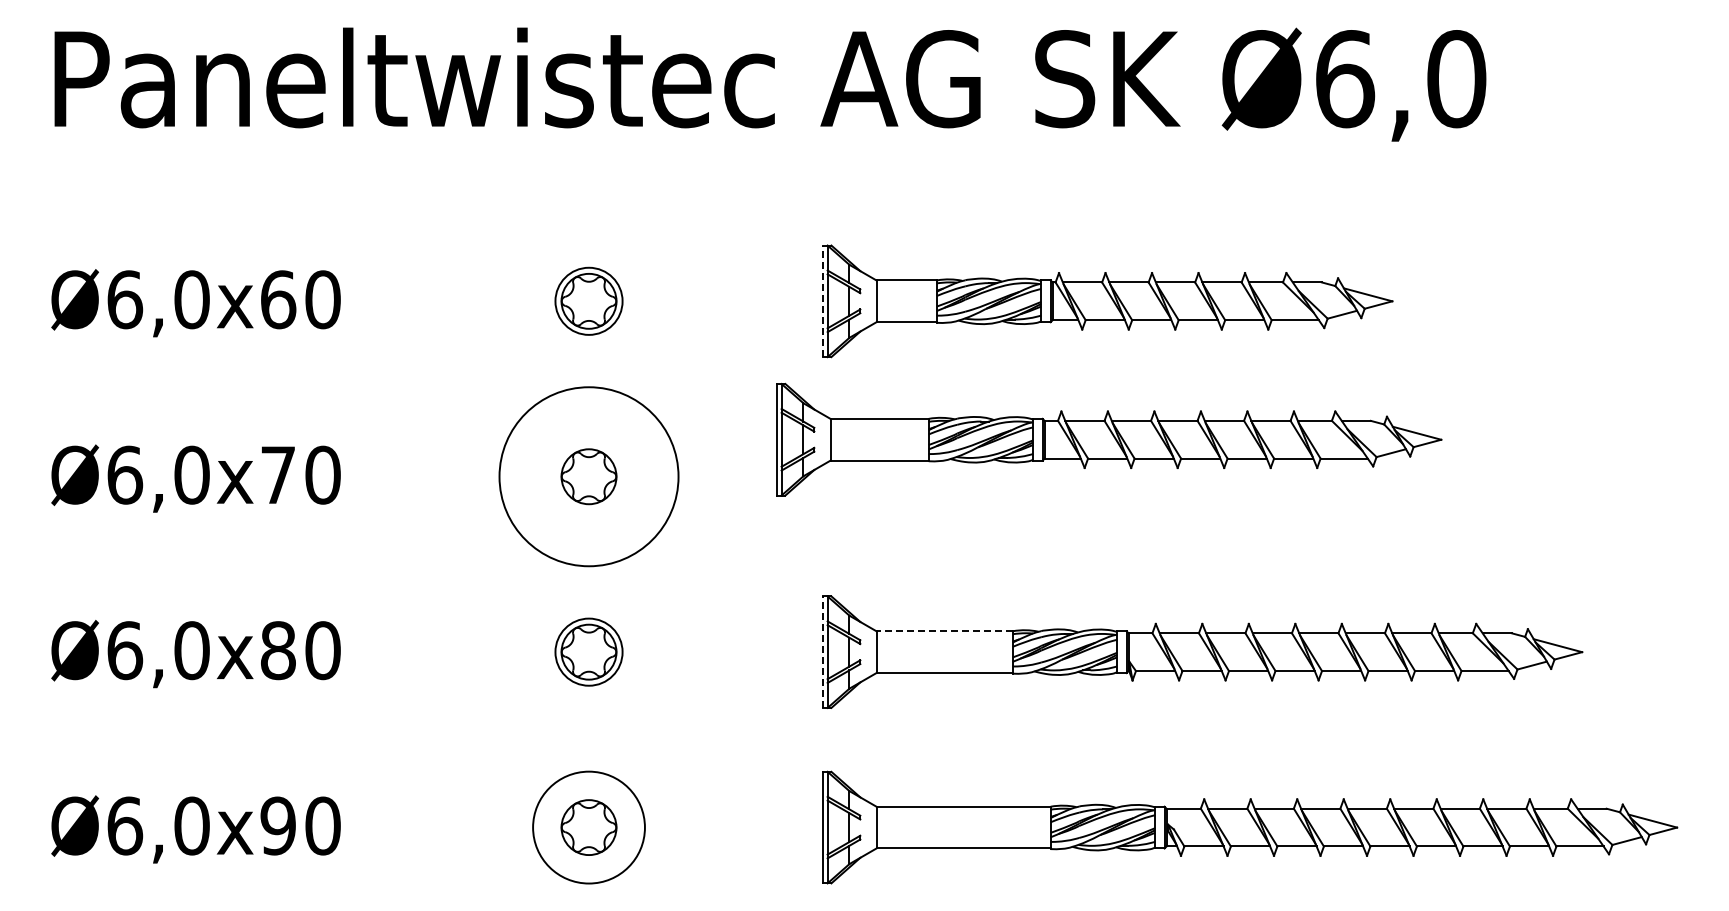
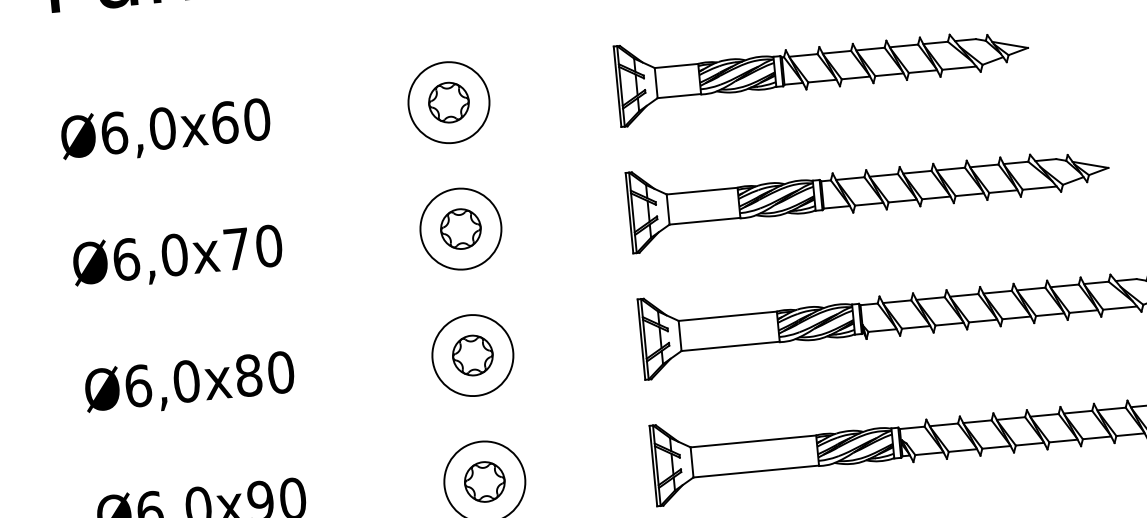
circle: (588, 301) -> (448, 102), size x1.67
line: (822, 301) -> (617, 86), dashed -> solid
part: (1109, 439) -> (869, 190), moved
circle: (588, 476) -> (460, 228), size x0.62
line: (944, 631) -> (727, 316), dashed -> solid
circle: (588, 652) -> (472, 355), size x1.67
line: (822, 652) -> (641, 339), dashed -> solid

